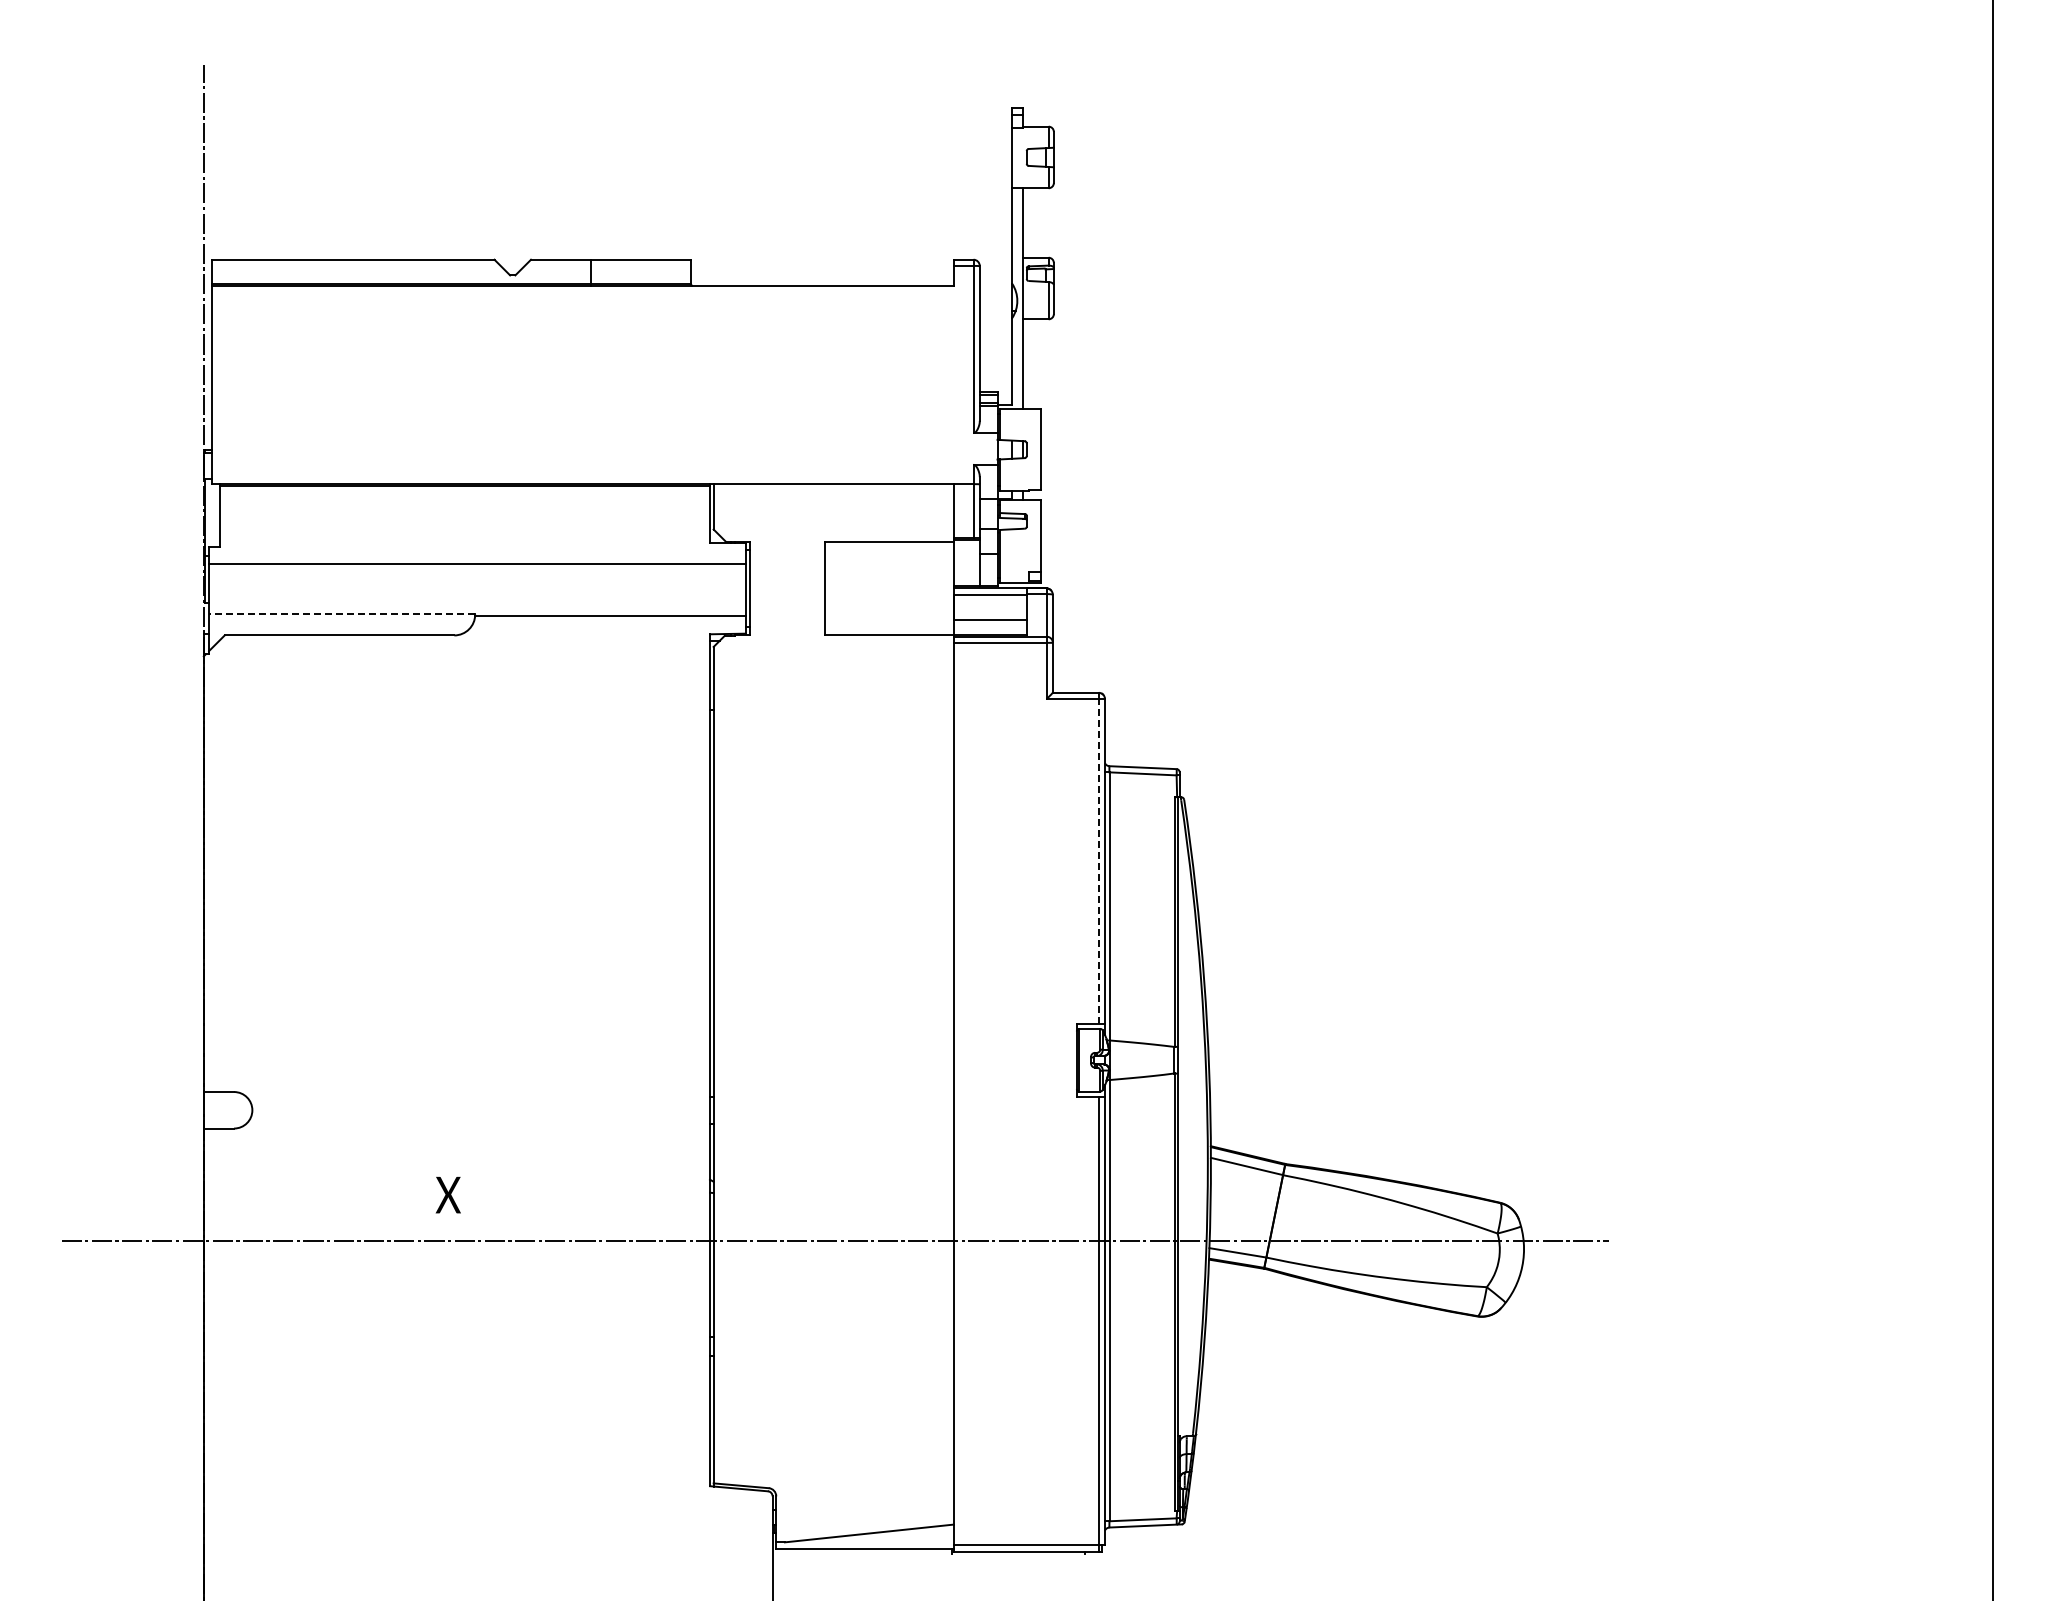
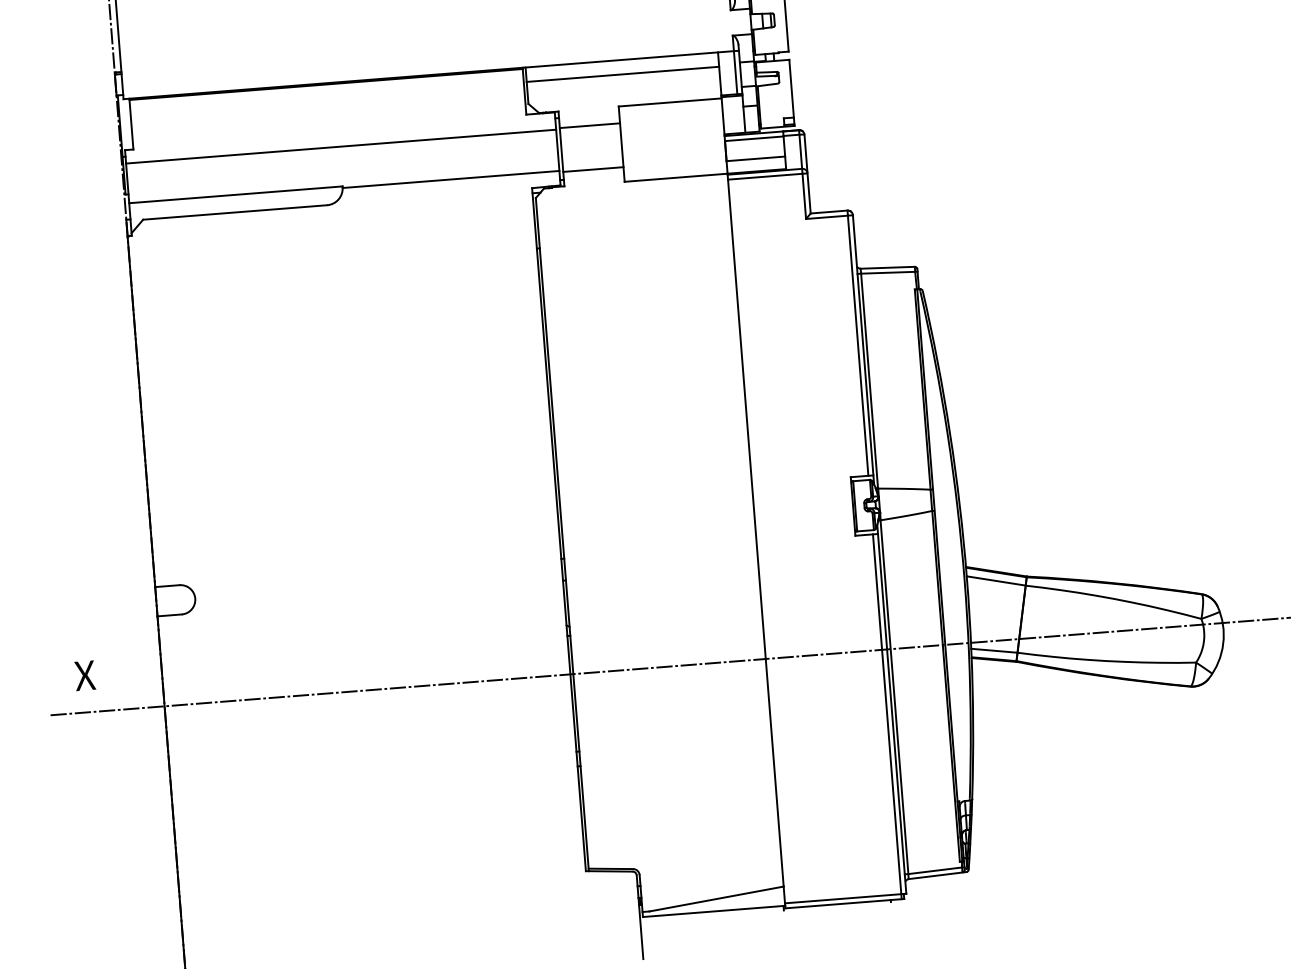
line: (833, 502) -> (622, 74), added
line: (787, 562) -> (589, 125), added
line: (341, 613) -> (235, 194), dashed -> solid
line: (787, 617) -> (593, 169), added
line: (1098, 860) -> (857, 345), dashed -> solid
text: (447, 1194) -> (84, 675), moved

